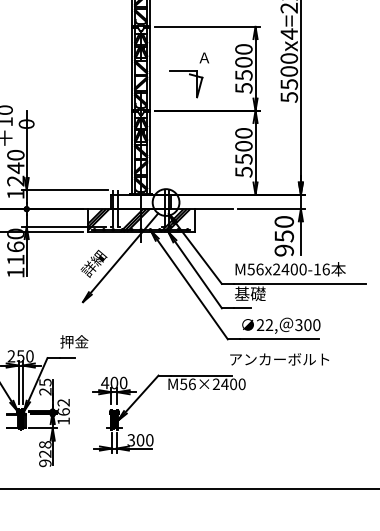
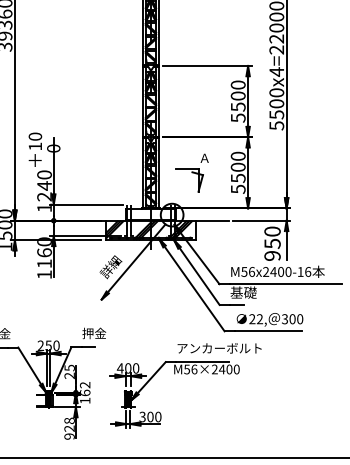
part: (188, 74) -> (191, 172), moved
text: (279, 359) -> (219, 348), moved

